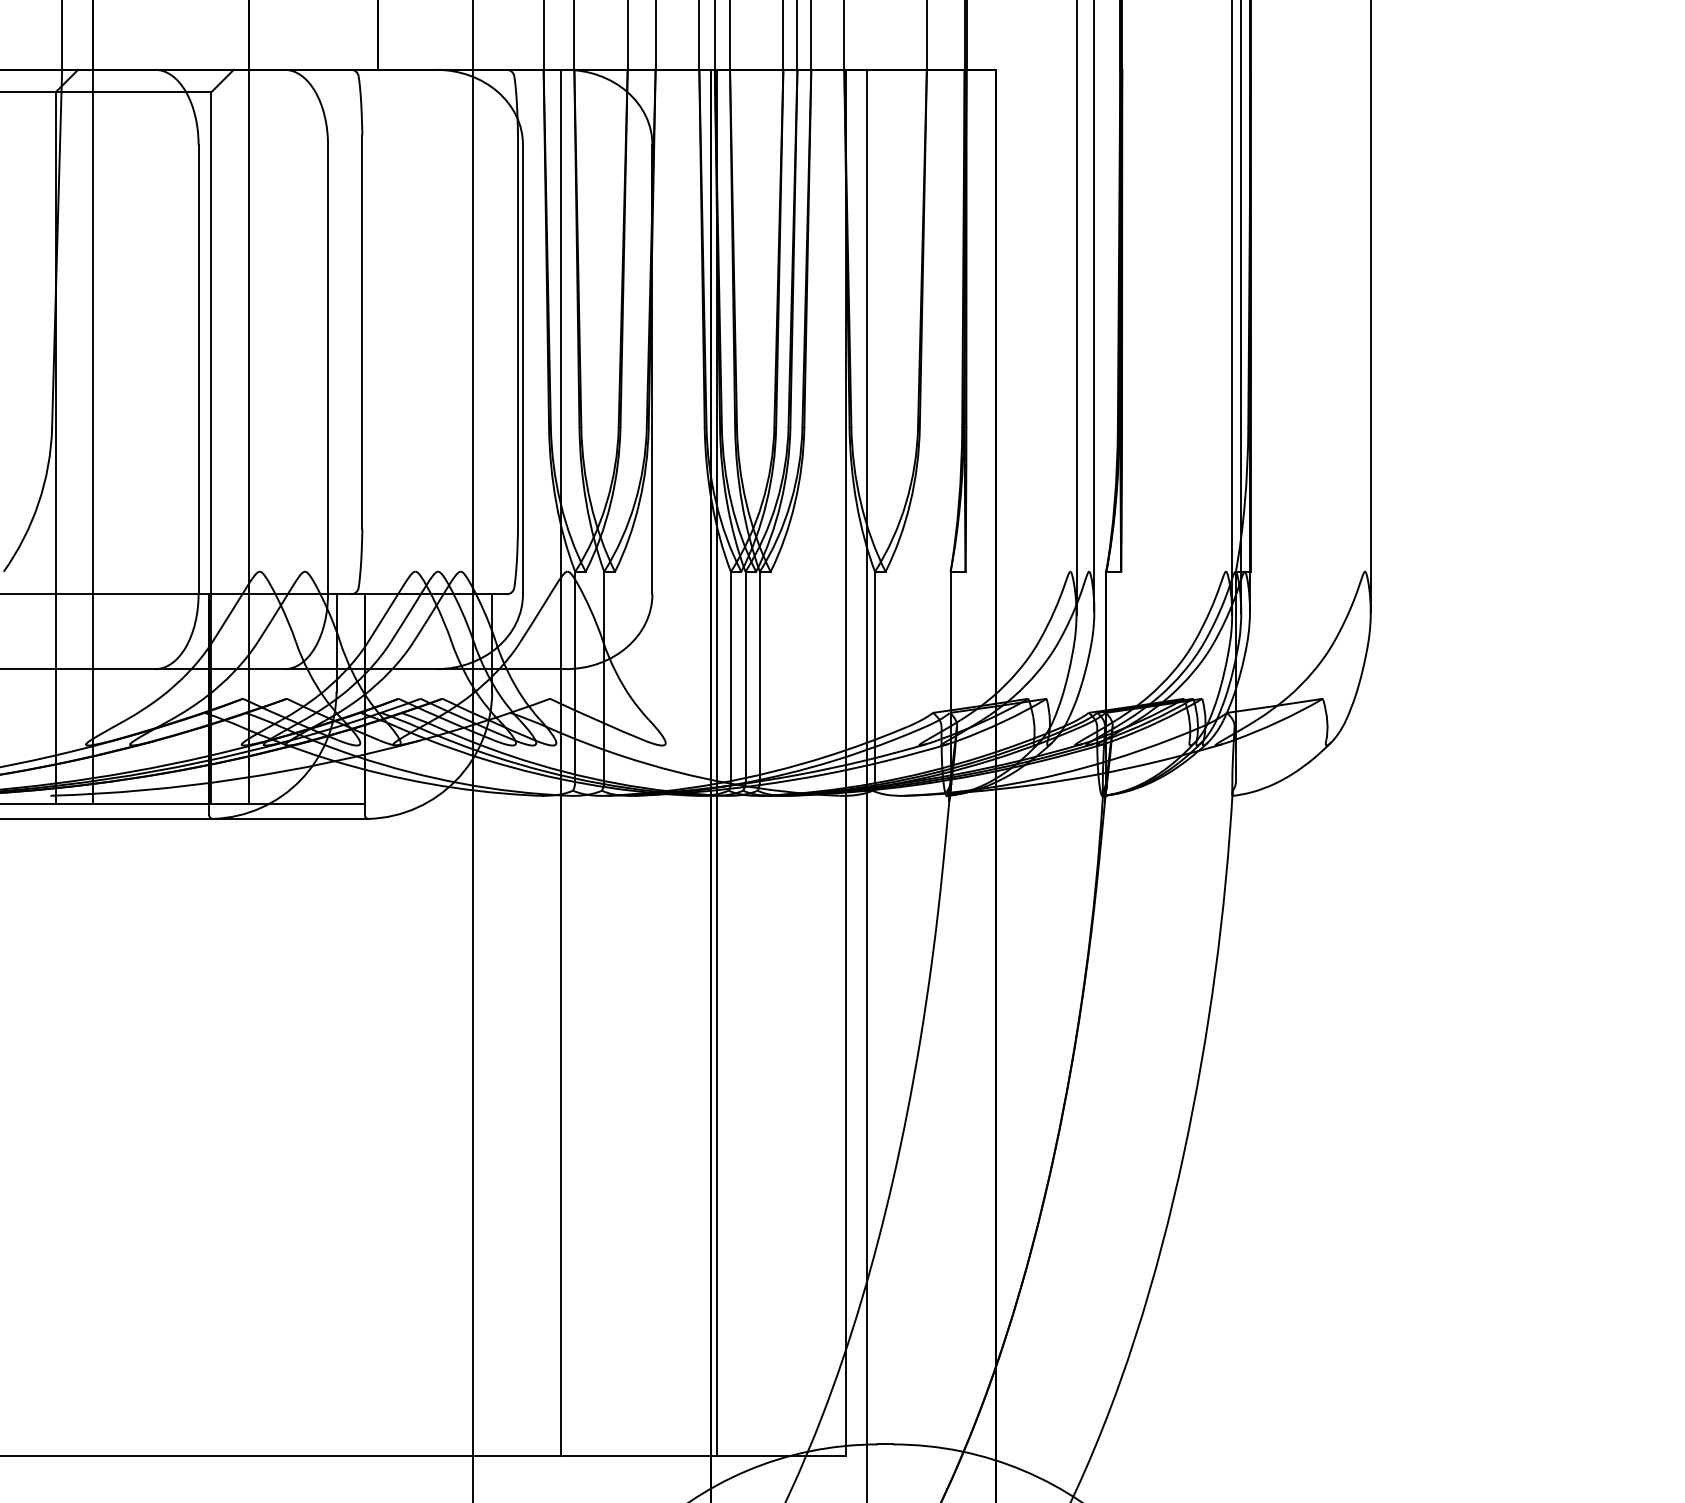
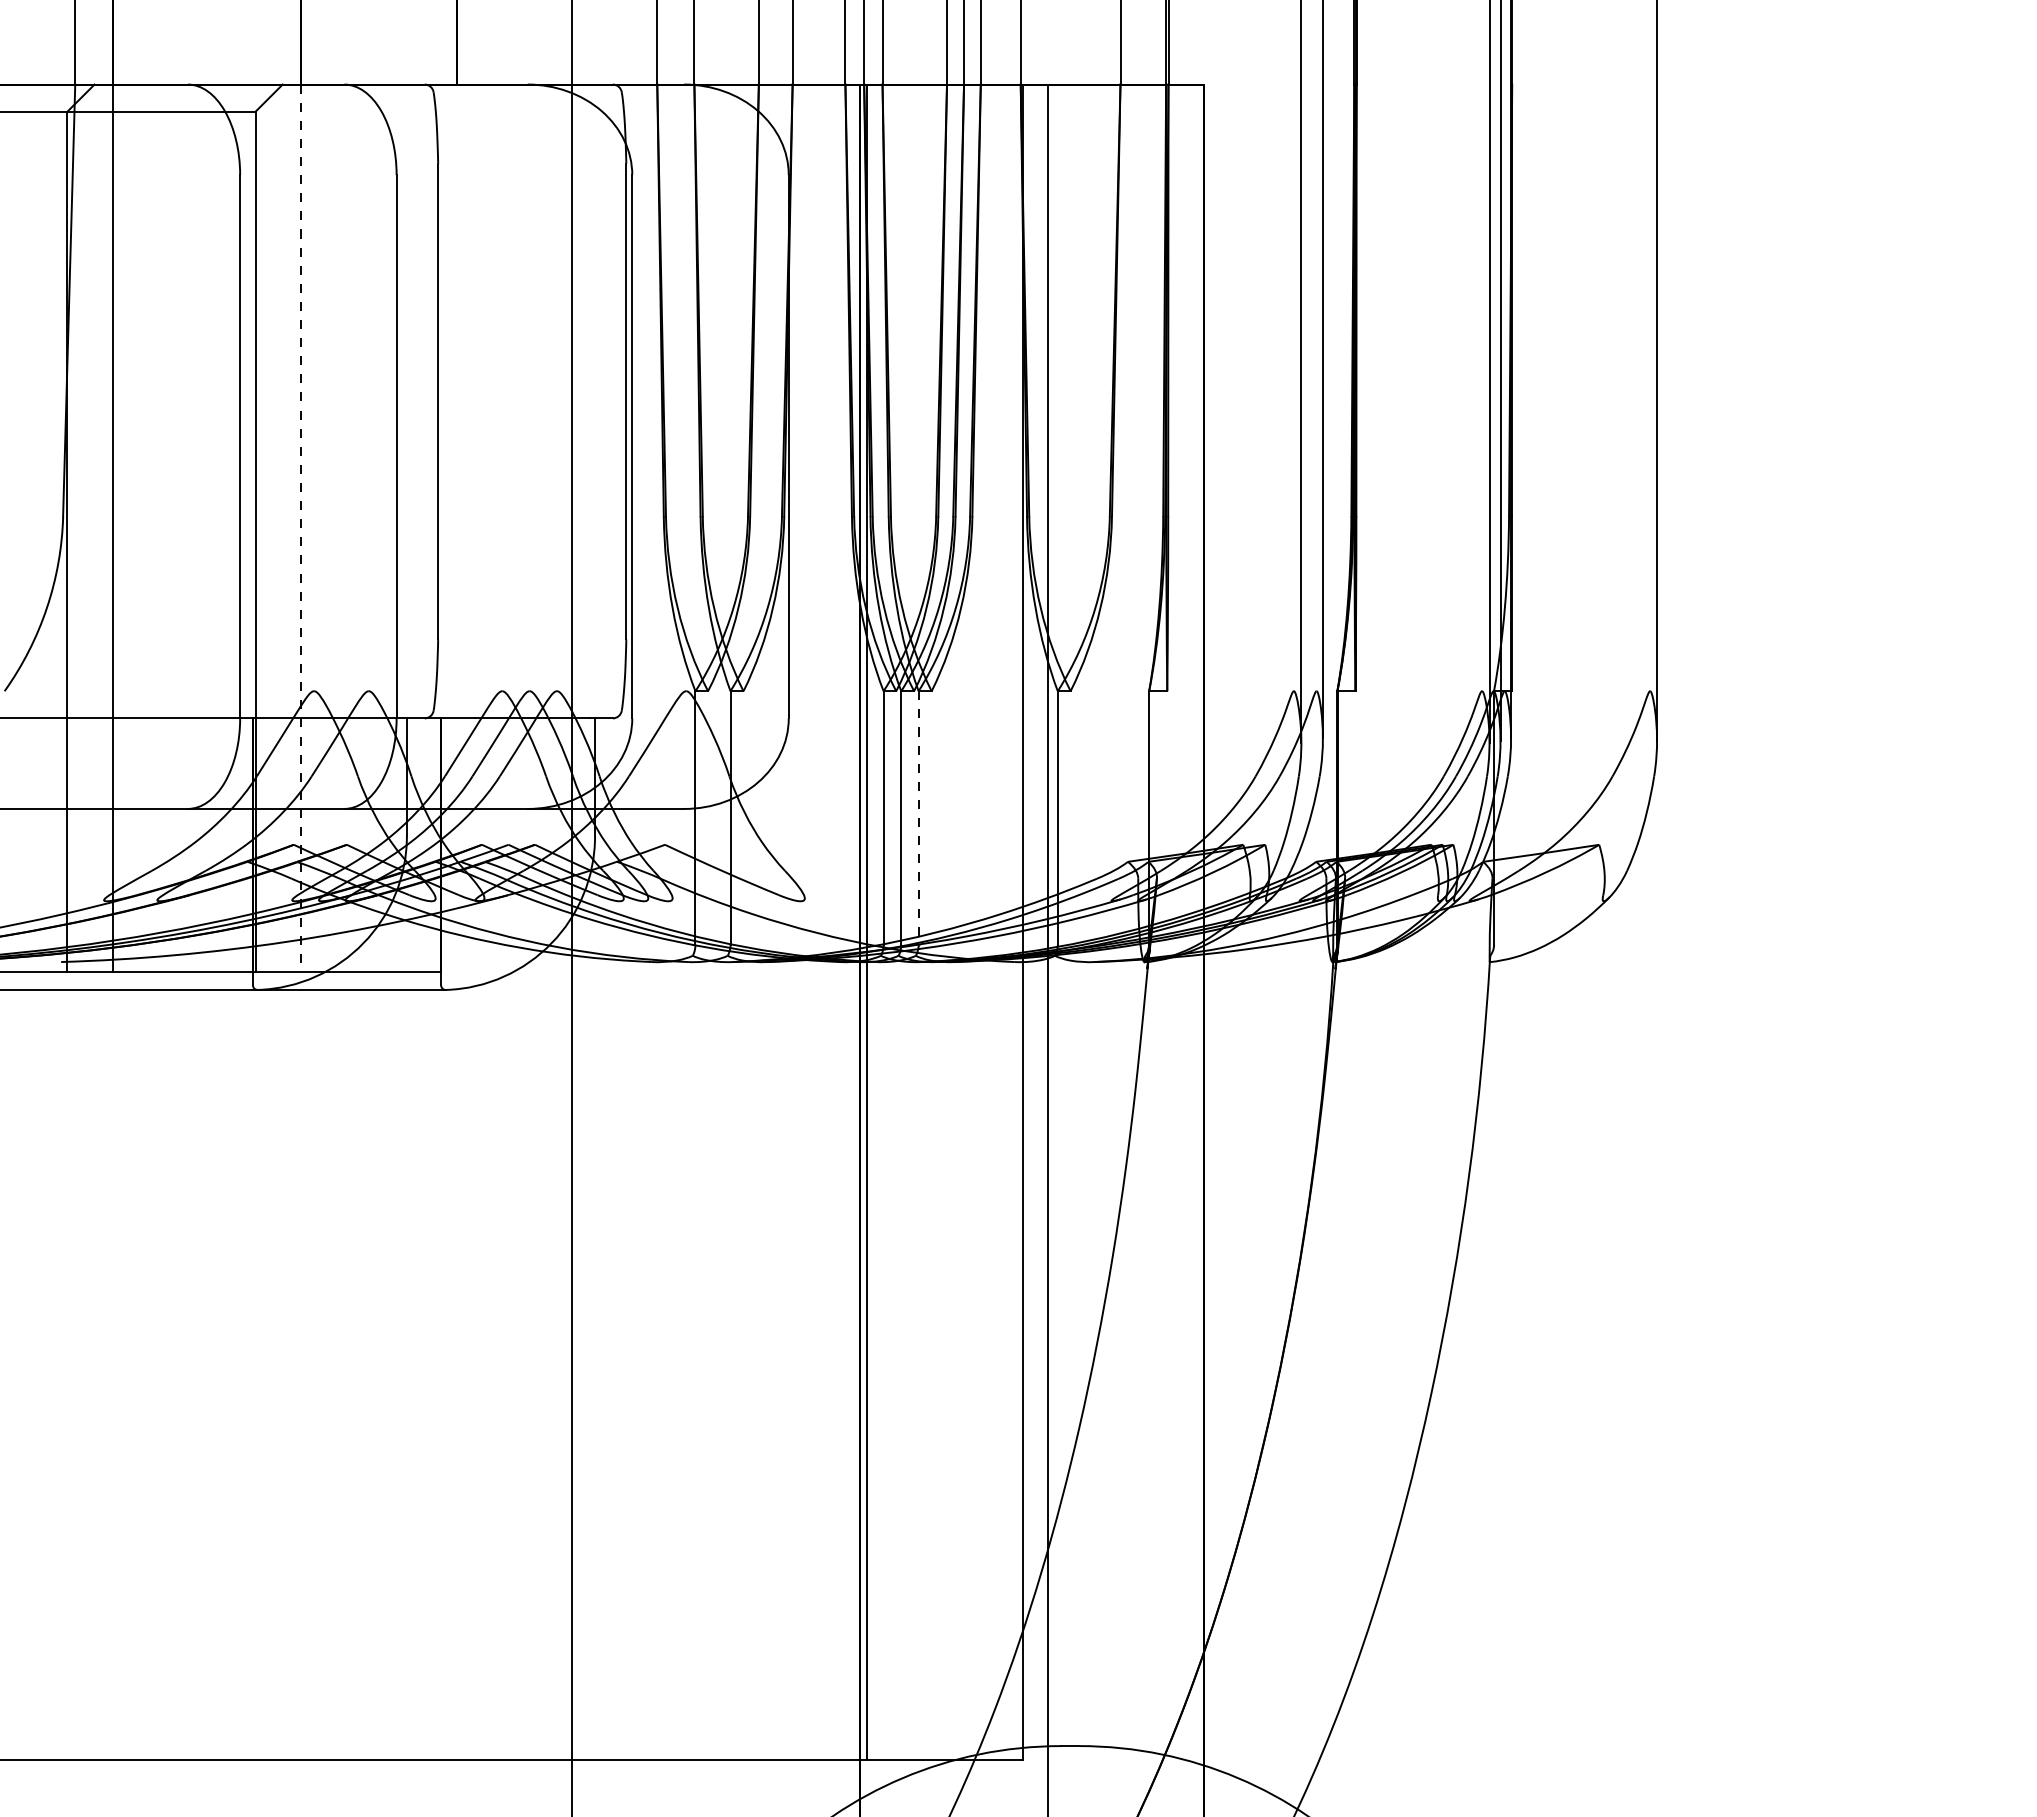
line: (248, 437) -> (300, 528), solid -> dashed
line: (759, 677) -> (918, 818), solid -> dashed
line: (561, 762) -> (678, 921), removed

